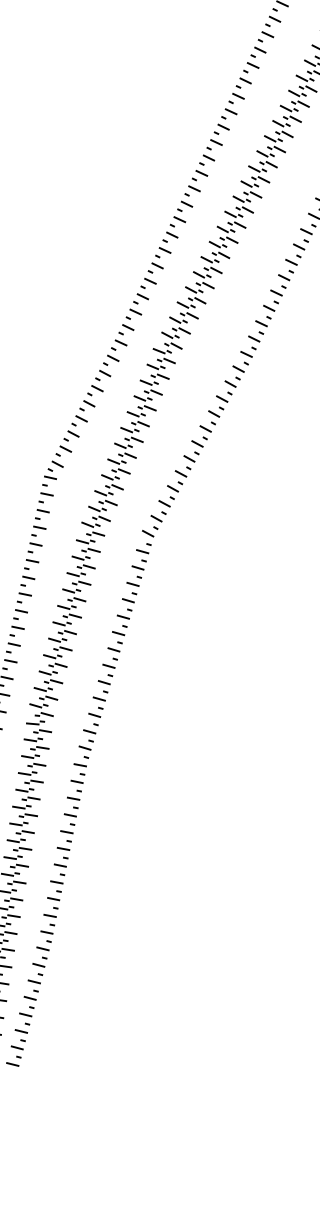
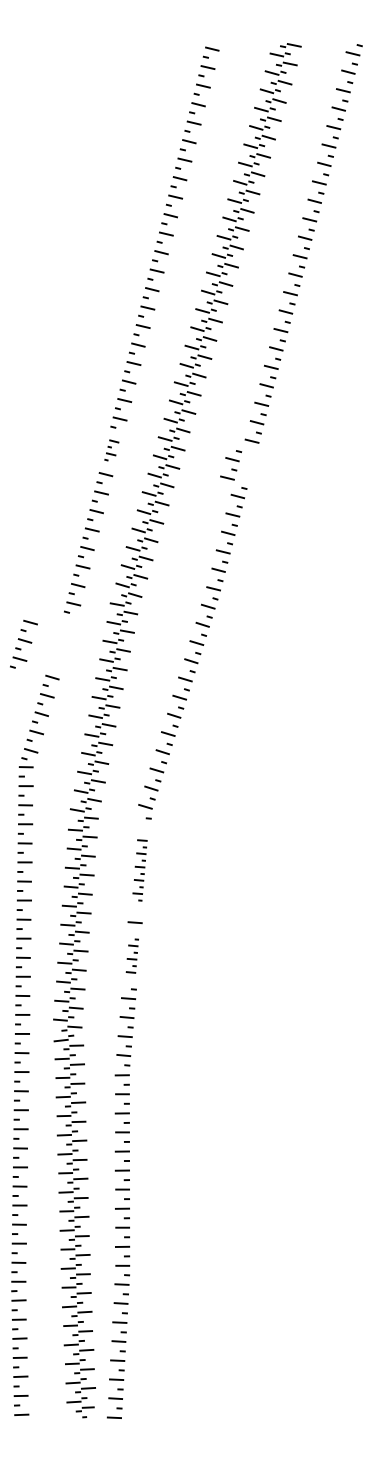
part: (181, 214) -> (111, 450), size x0.7
part: (297, 251) -> (231, 465), moved
part: (103, 375) -> (23, 643), moved
part: (131, 588) -> (139, 870), size x0.7
part: (110, 661) -> (132, 955), size x0.7

